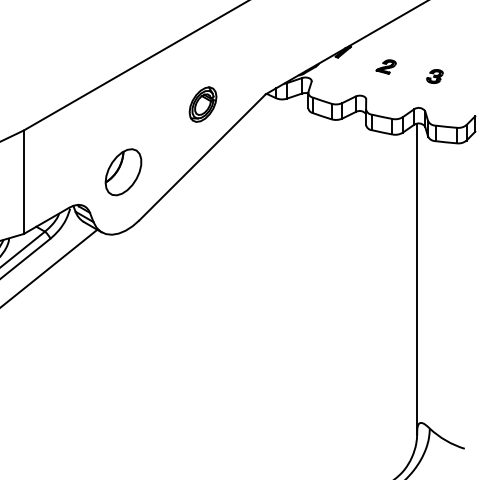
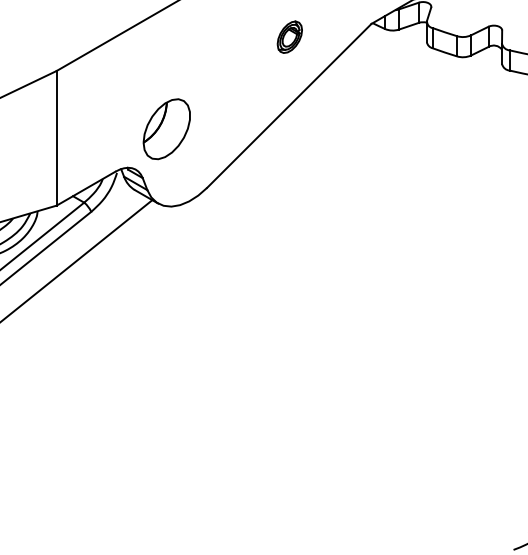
part: (202, 104) -> (289, 37), size x0.7
part: (123, 172) -> (166, 129), moved

